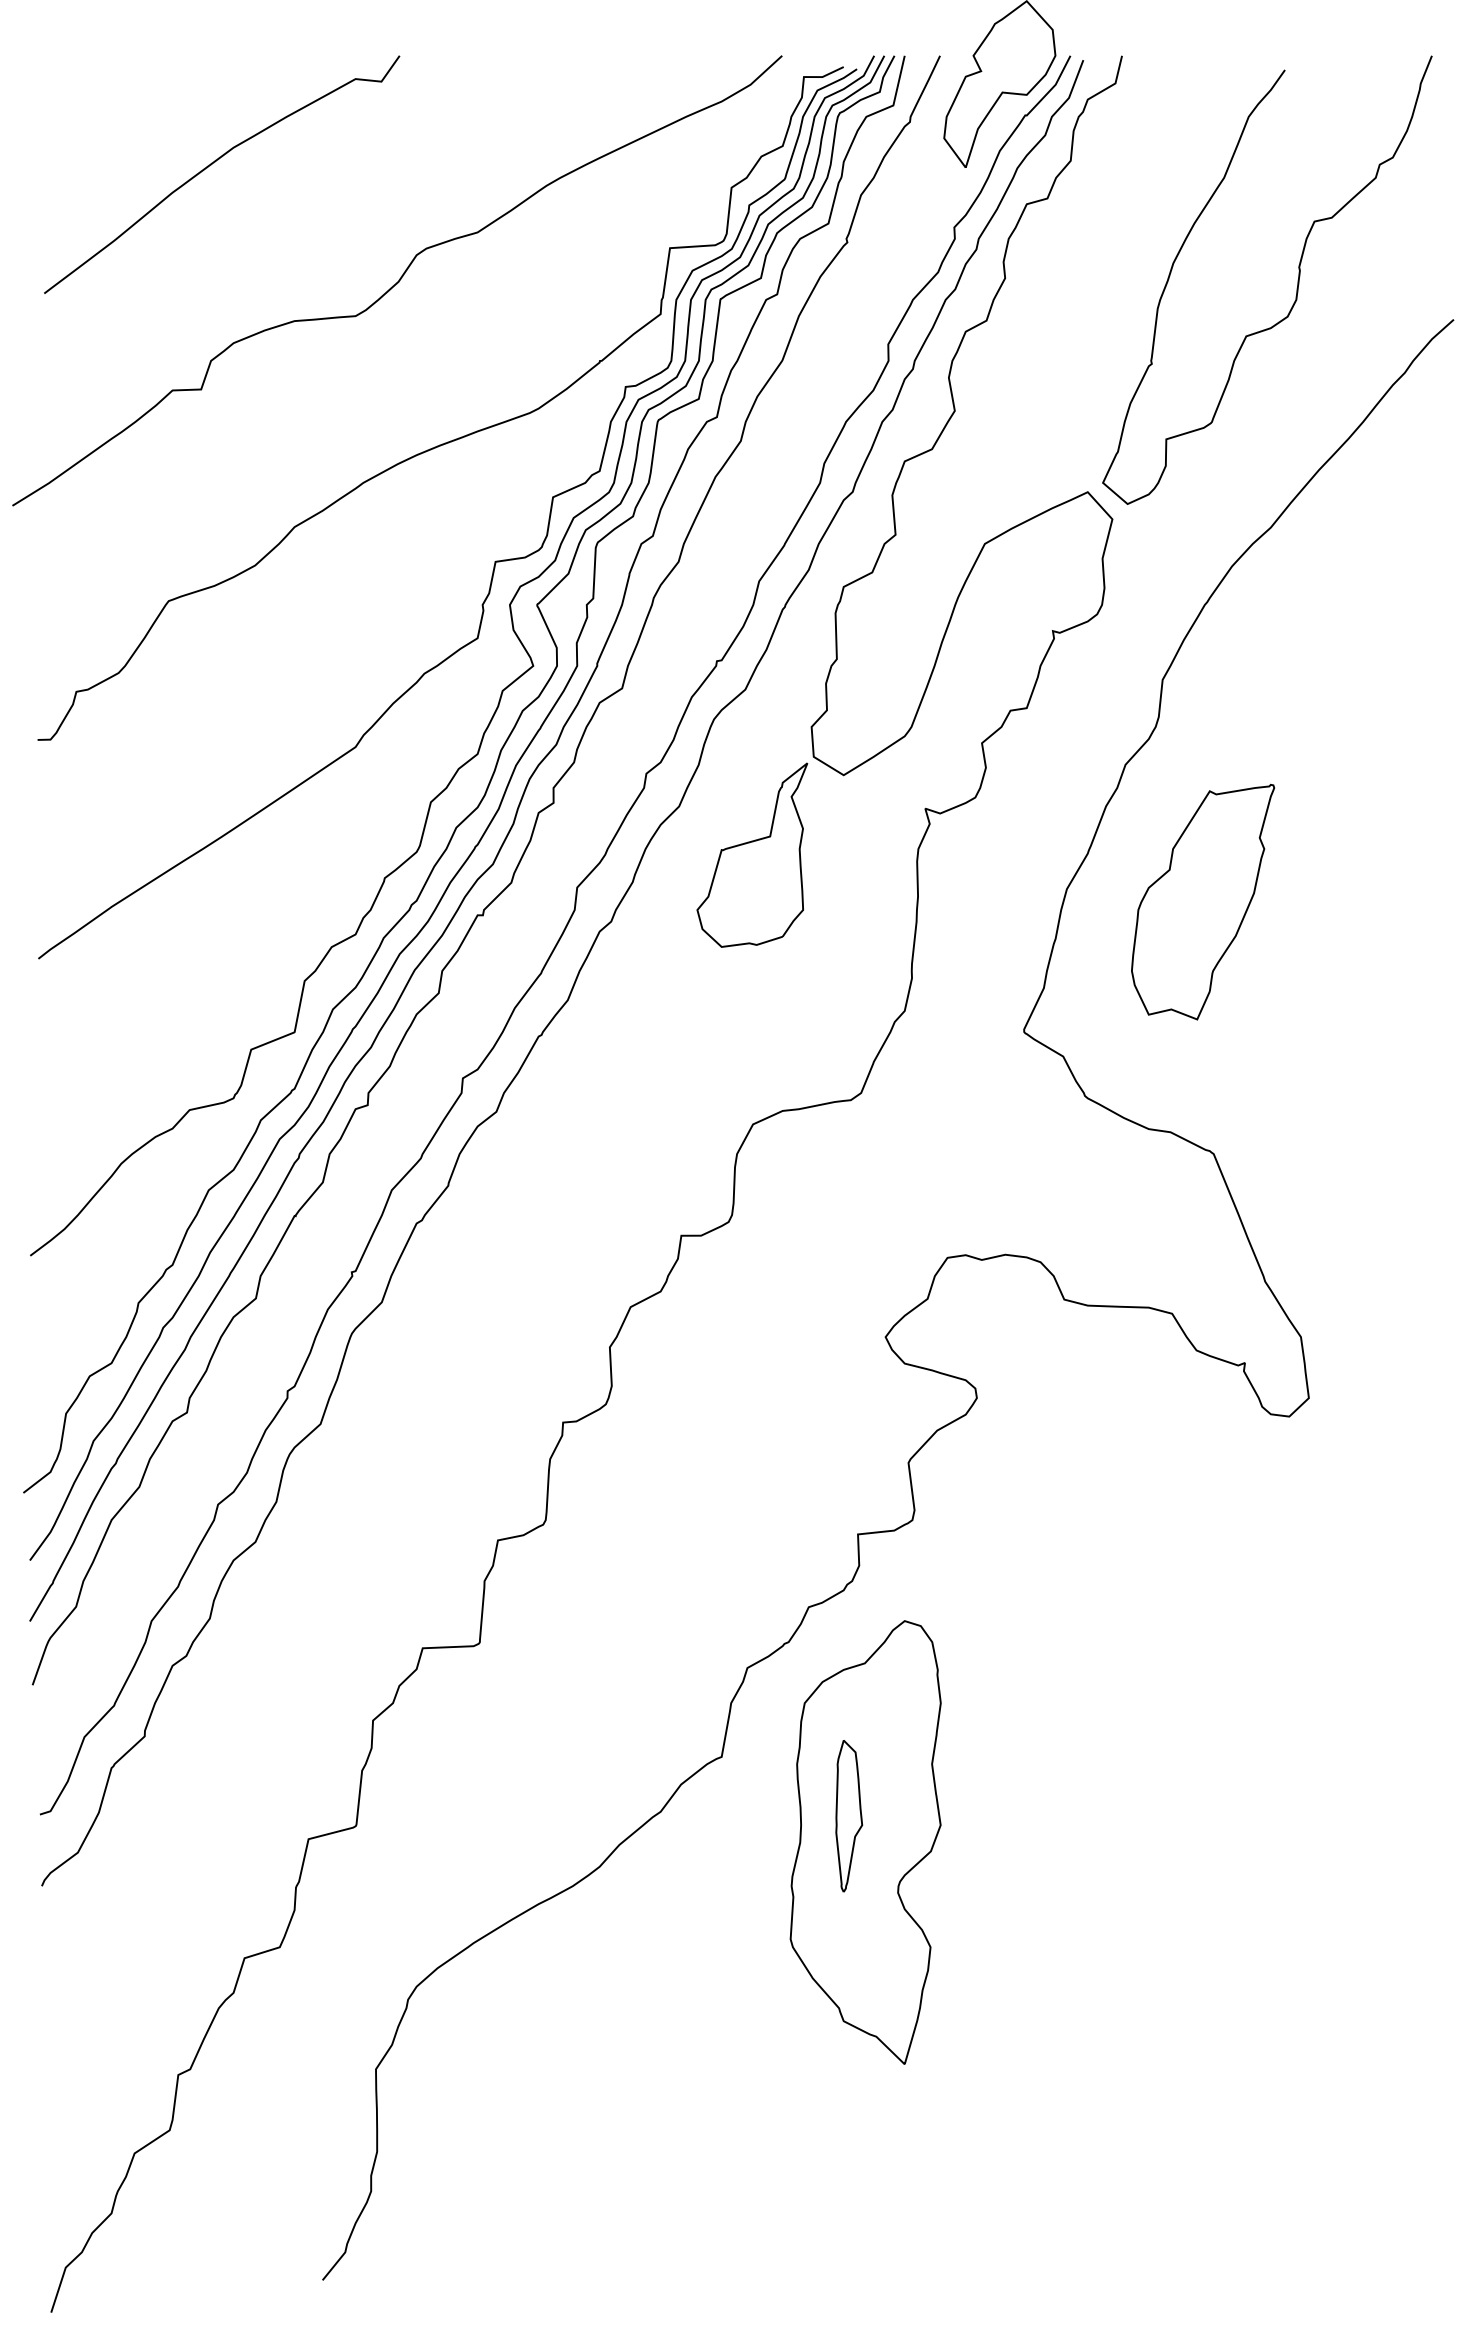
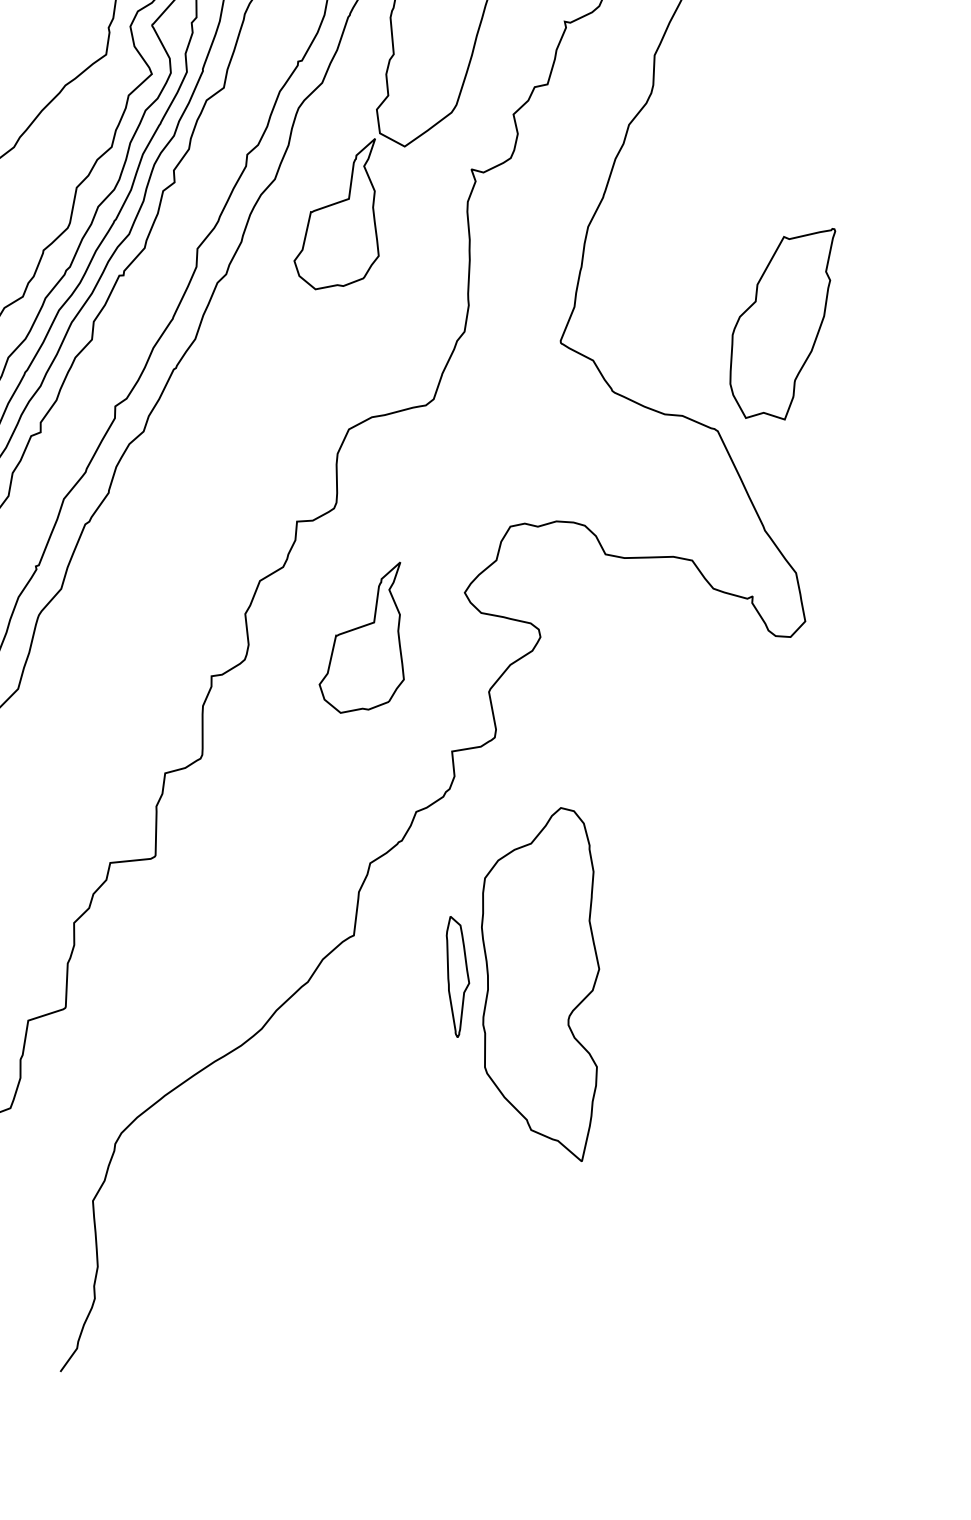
part: (1203, 901) -> (784, 325), moved
part: (752, 1385) -> (360, 637), added
part: (865, 1842) -> (540, 986), moved

